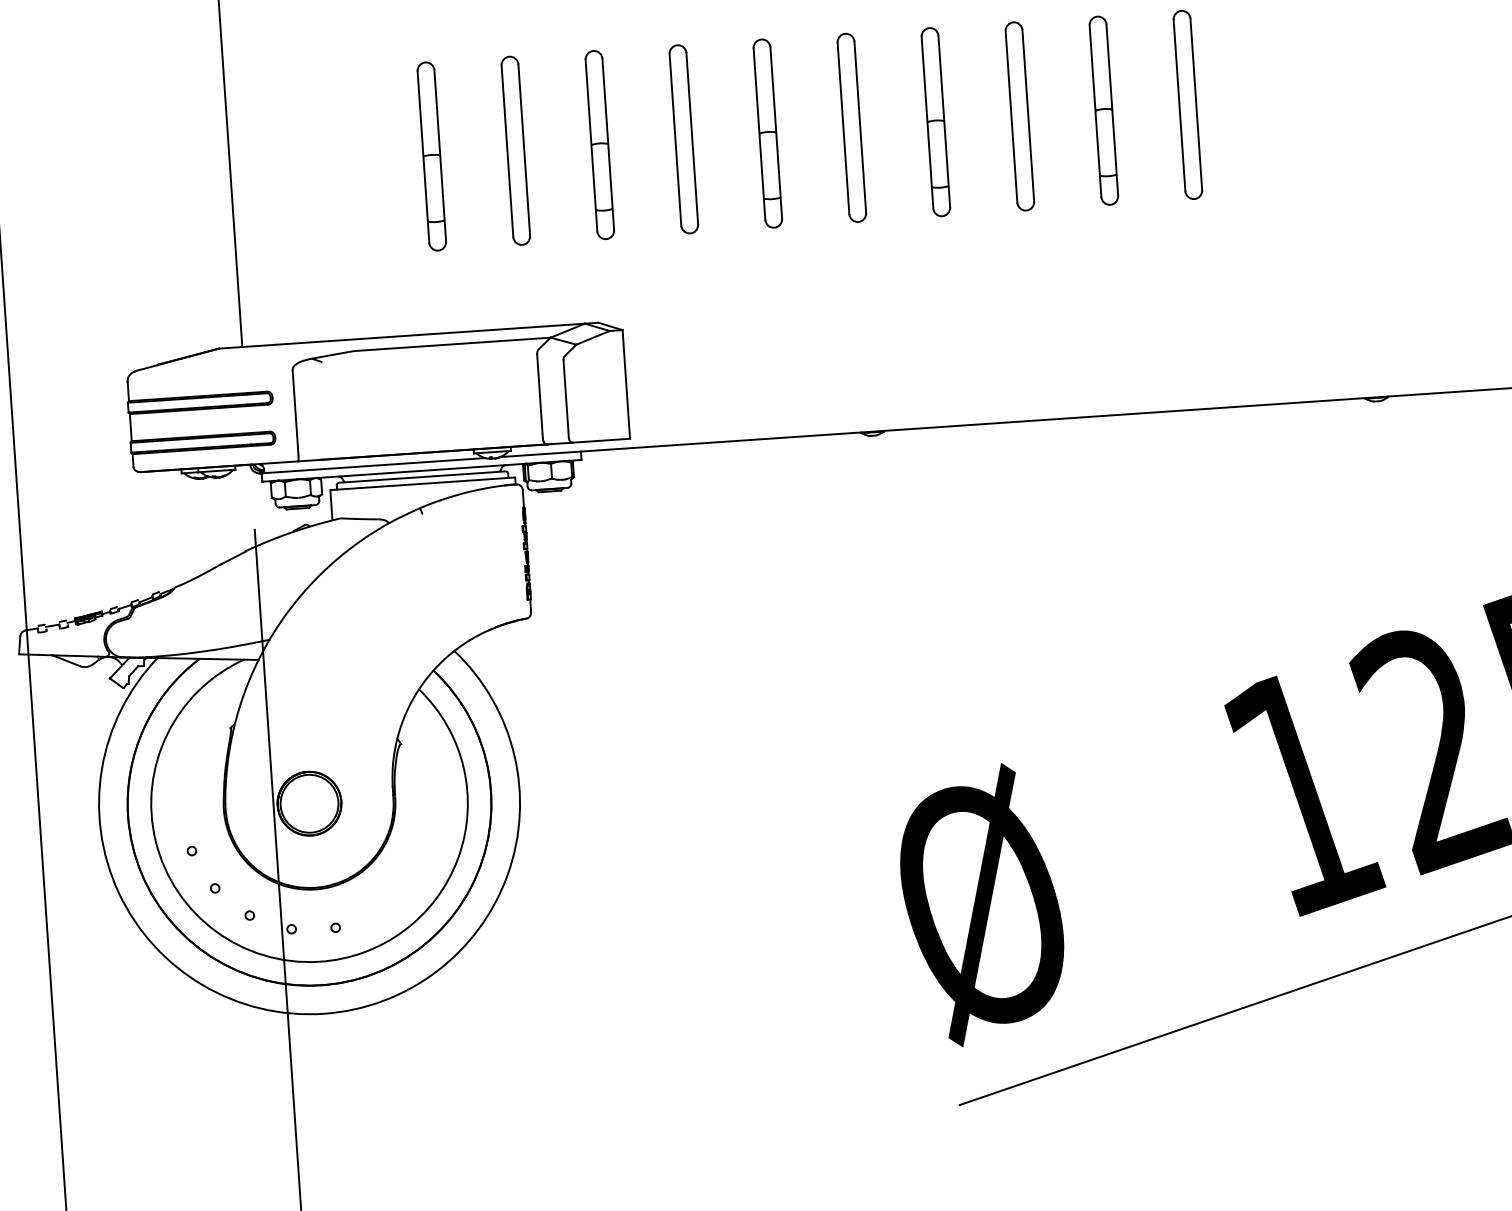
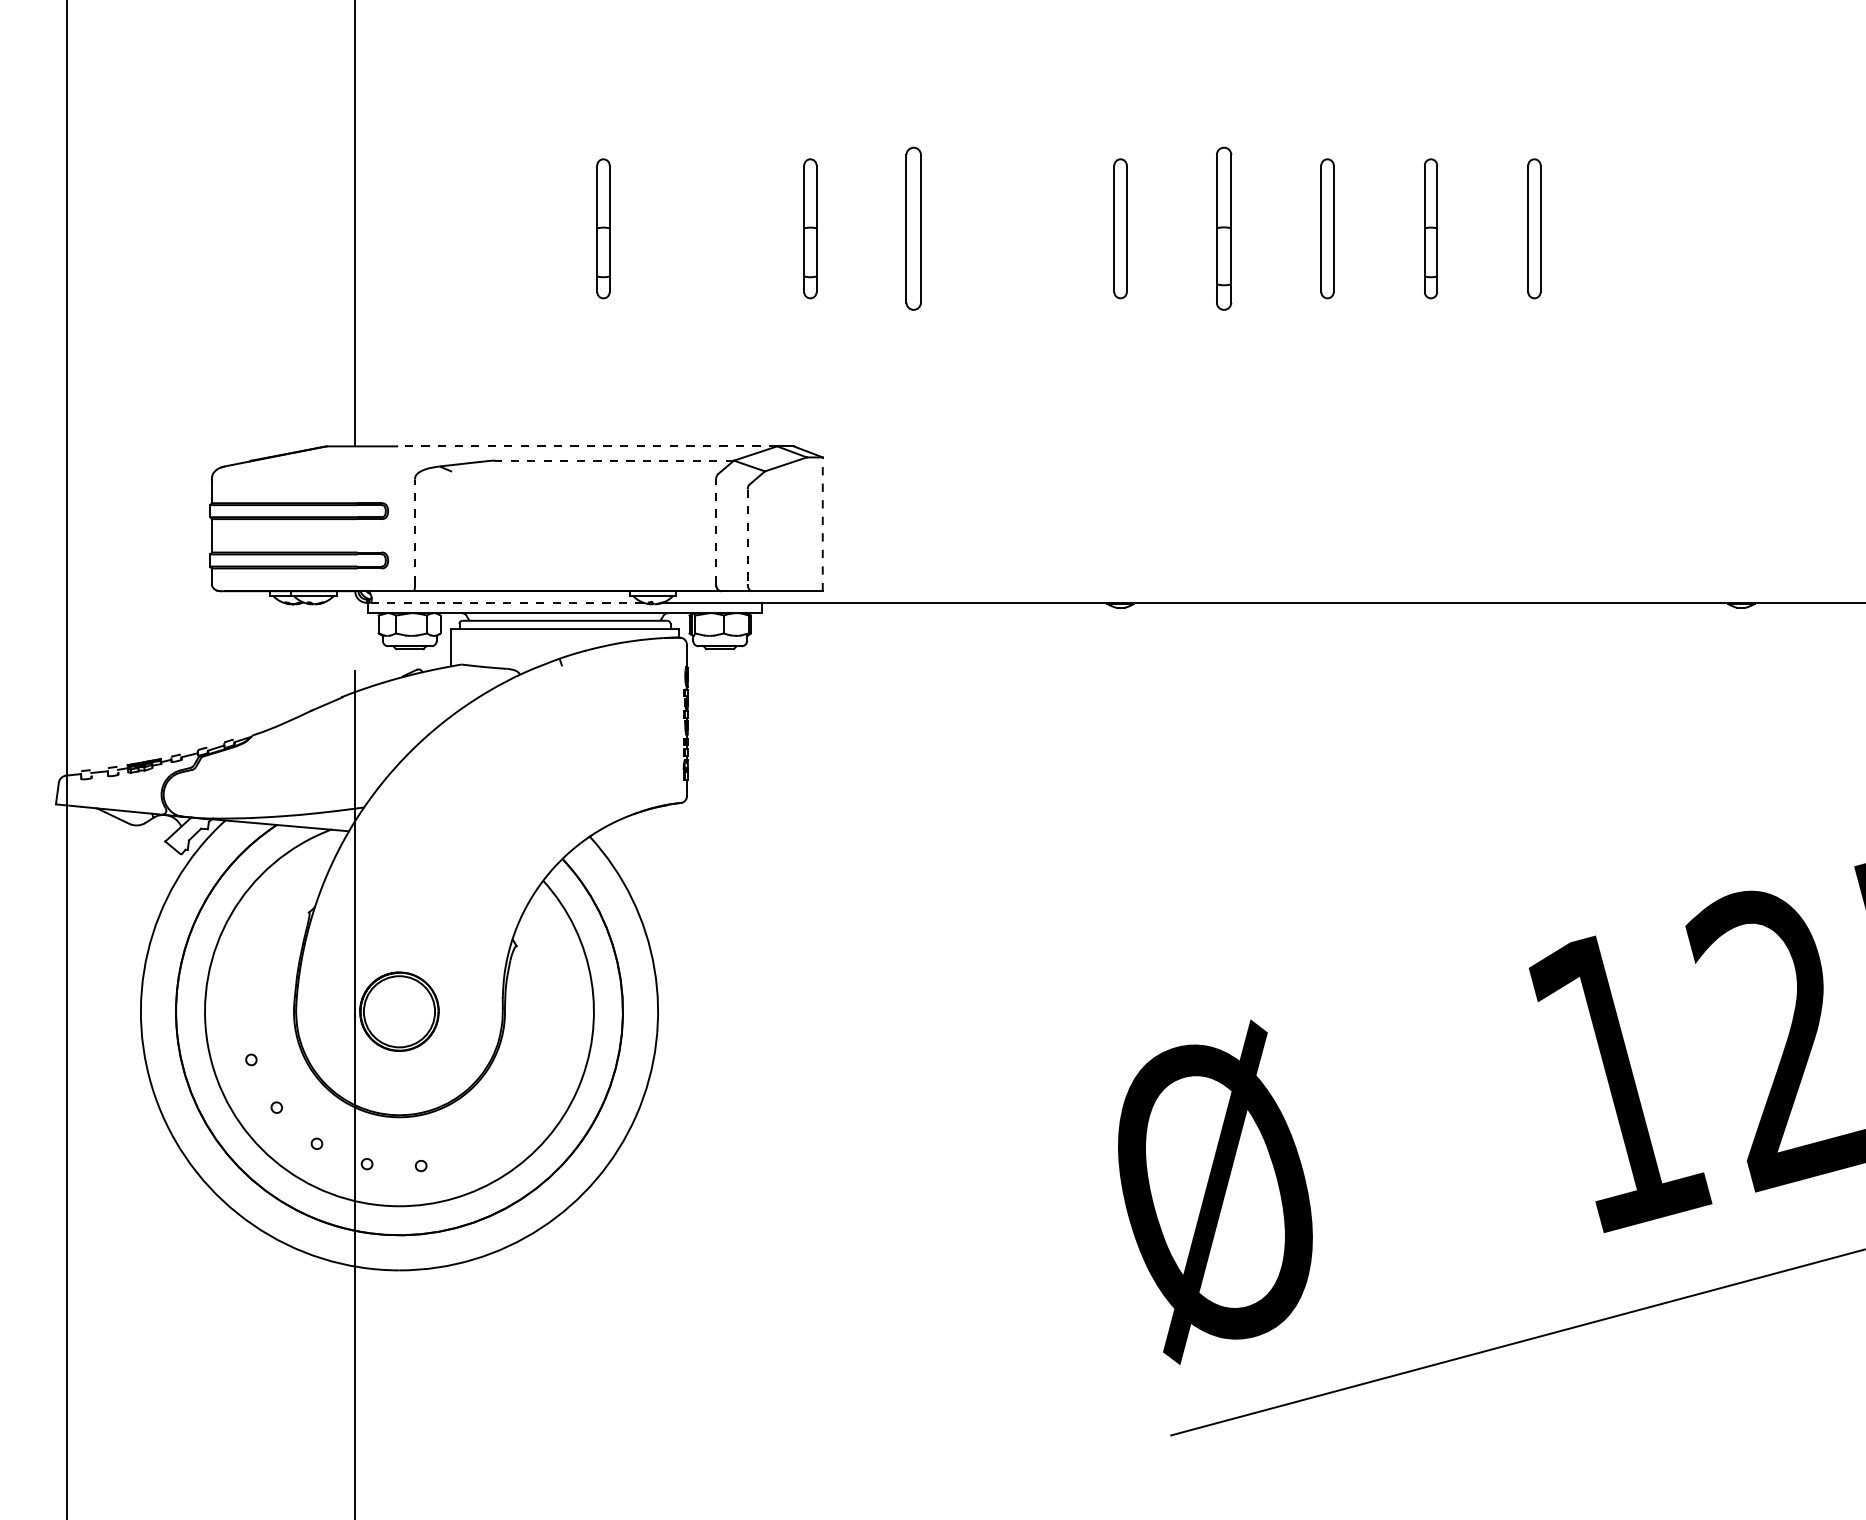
part: (1187, 104) -> (1534, 228), size x0.6
part: (1103, 110) -> (1430, 228), size x0.6
part: (1019, 116) -> (1327, 228), size x0.6
part: (935, 122) -> (1223, 228), size x0.7
part: (851, 127) -> (1120, 228), size x0.6
part: (768, 133) -> (1017, 228), removed
part: (683, 139) -> (913, 228), size x0.7
part: (599, 144) -> (810, 228), size x0.6
part: (515, 150) -> (706, 228), removed
part: (431, 156) -> (603, 228), size x0.6
line: (430, 334) -> (587, 446), solid -> dashed
line: (453, 344) -> (614, 460), solid -> dashed
line: (626, 384) -> (822, 524), solid -> dashed
line: (540, 396) -> (716, 532), solid -> dashed
line: (565, 399) -> (747, 537), solid -> dashed
line: (295, 412) -> (415, 531), solid -> dashed
line: (372, 465) -> (505, 602), solid -> dashed

